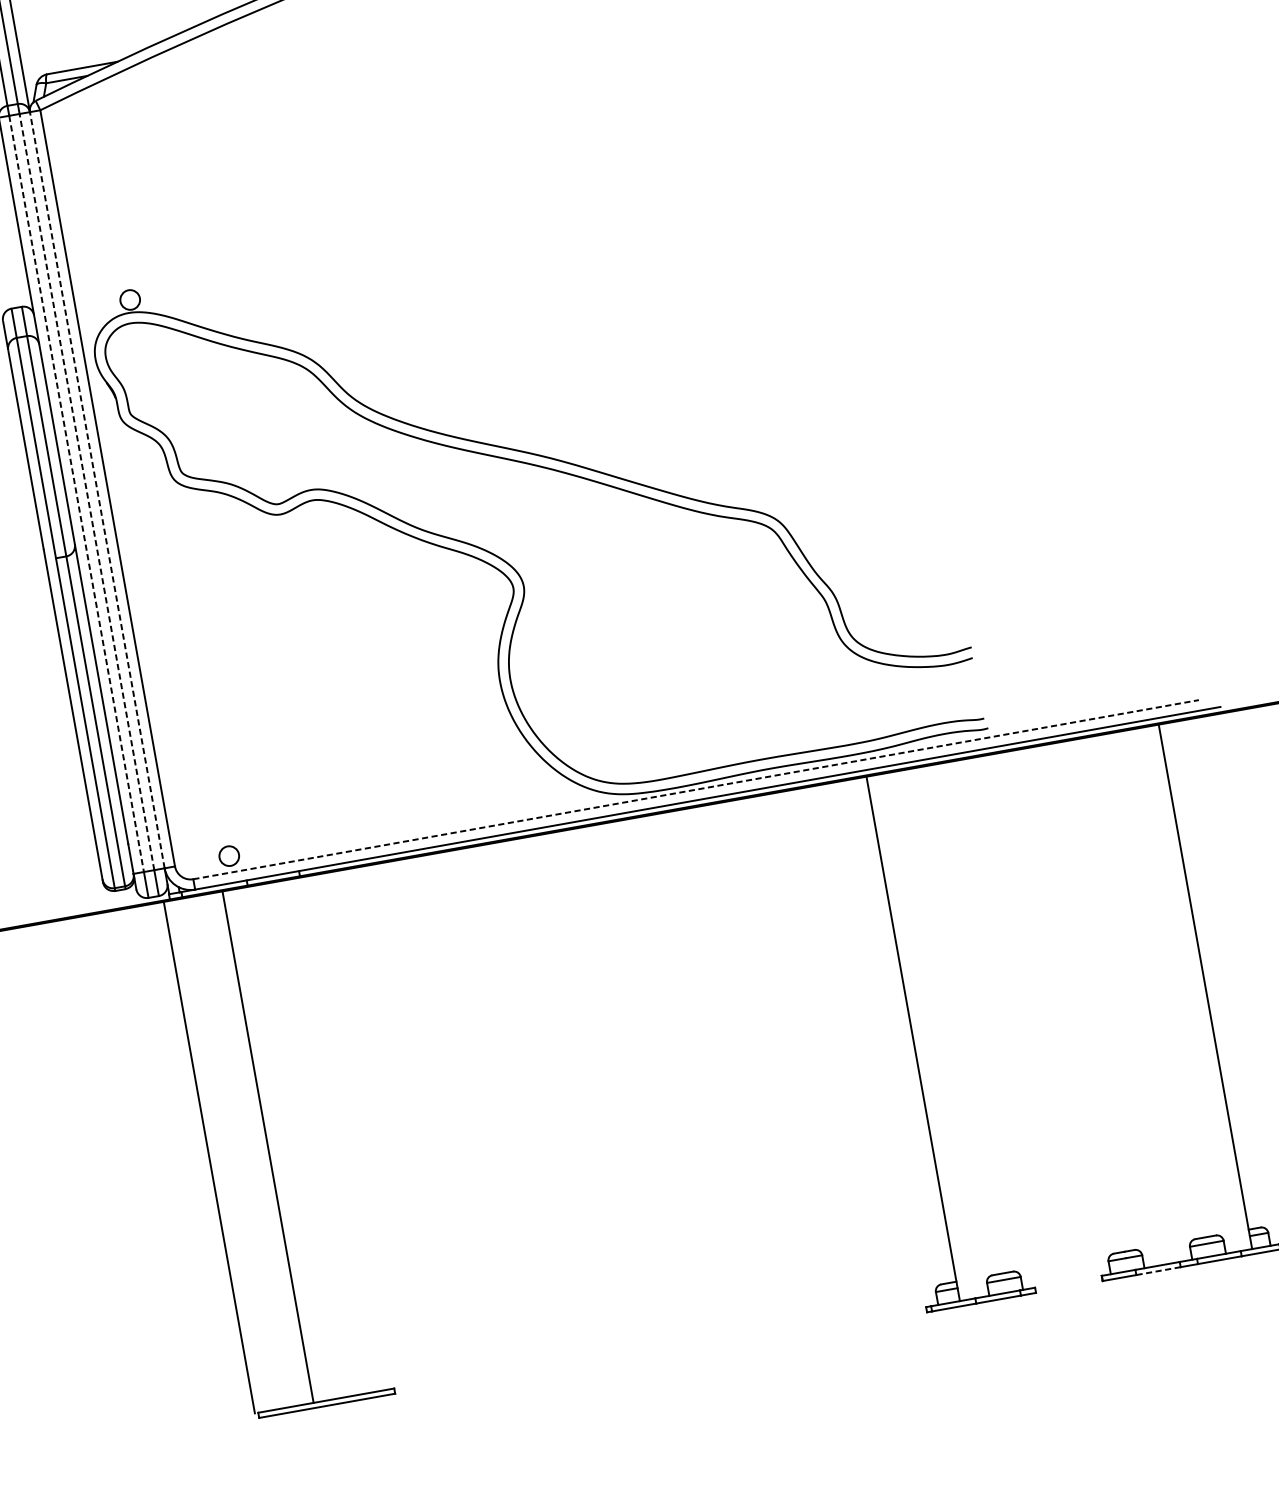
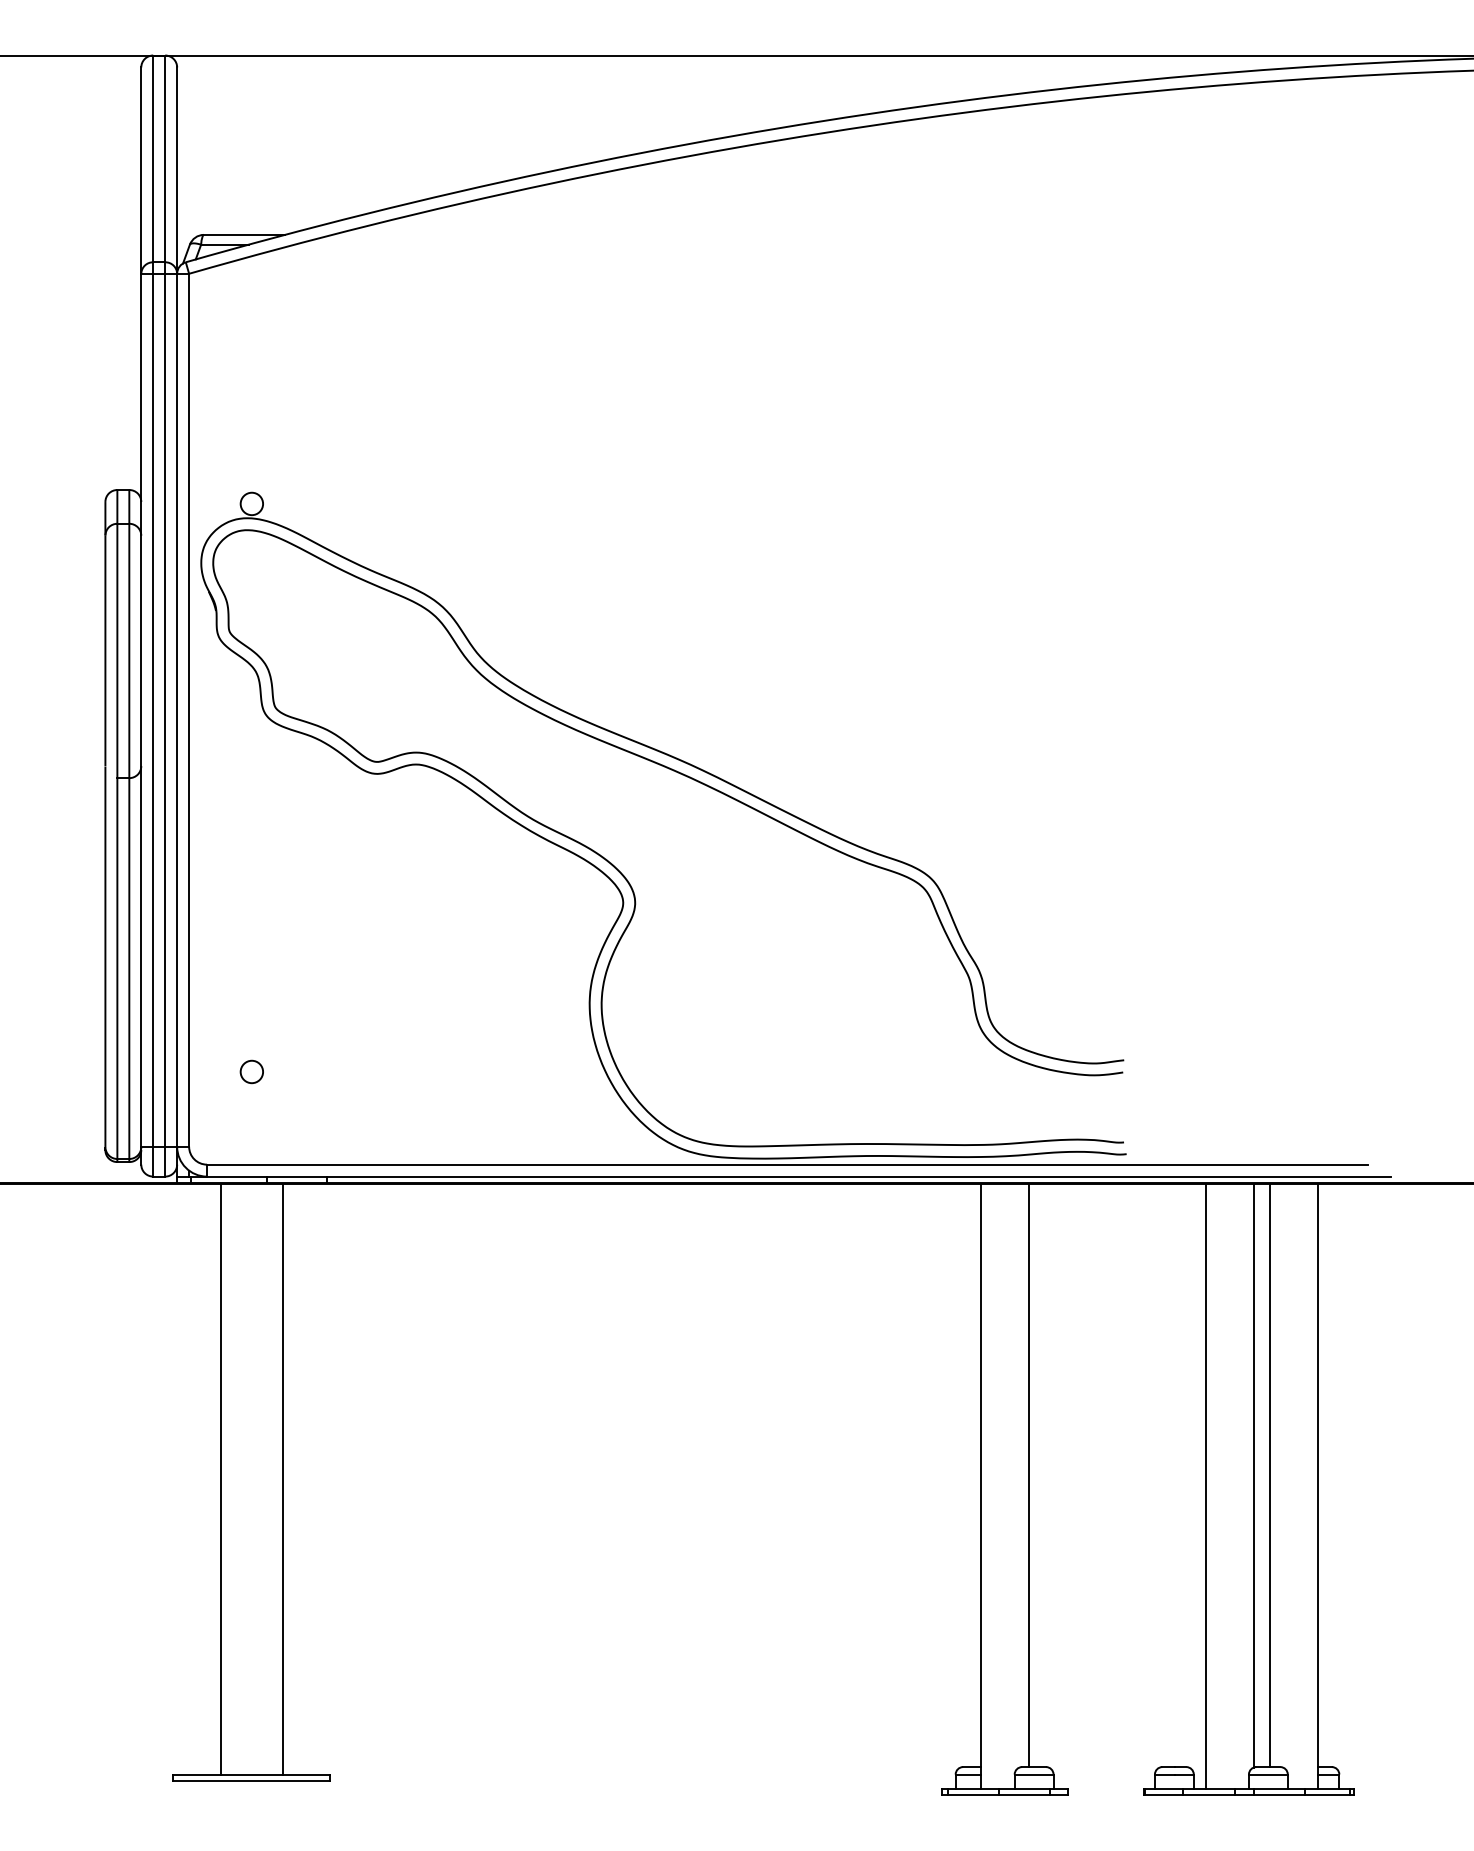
line: (97, 489) -> (177, 709), dashed -> solid
line: (87, 491) -> (165, 709), dashed -> solid
line: (76, 494) -> (153, 710), dashed -> solid
line: (696, 789) -> (787, 1164), dashed -> solid
circle: (228, 855) -> (251, 1071), moved
line: (1162, 984) -> (1270, 1475), added
line: (1147, 987) -> (1253, 1475), added
line: (1107, 1003) -> (1205, 1486), added
line: (952, 1021) -> (1028, 1475), added
line: (268, 1147) -> (283, 1479), moved
line: (209, 1157) -> (220, 1479), moved
line: (1158, 1271) -> (1208, 1795), dashed -> solid

